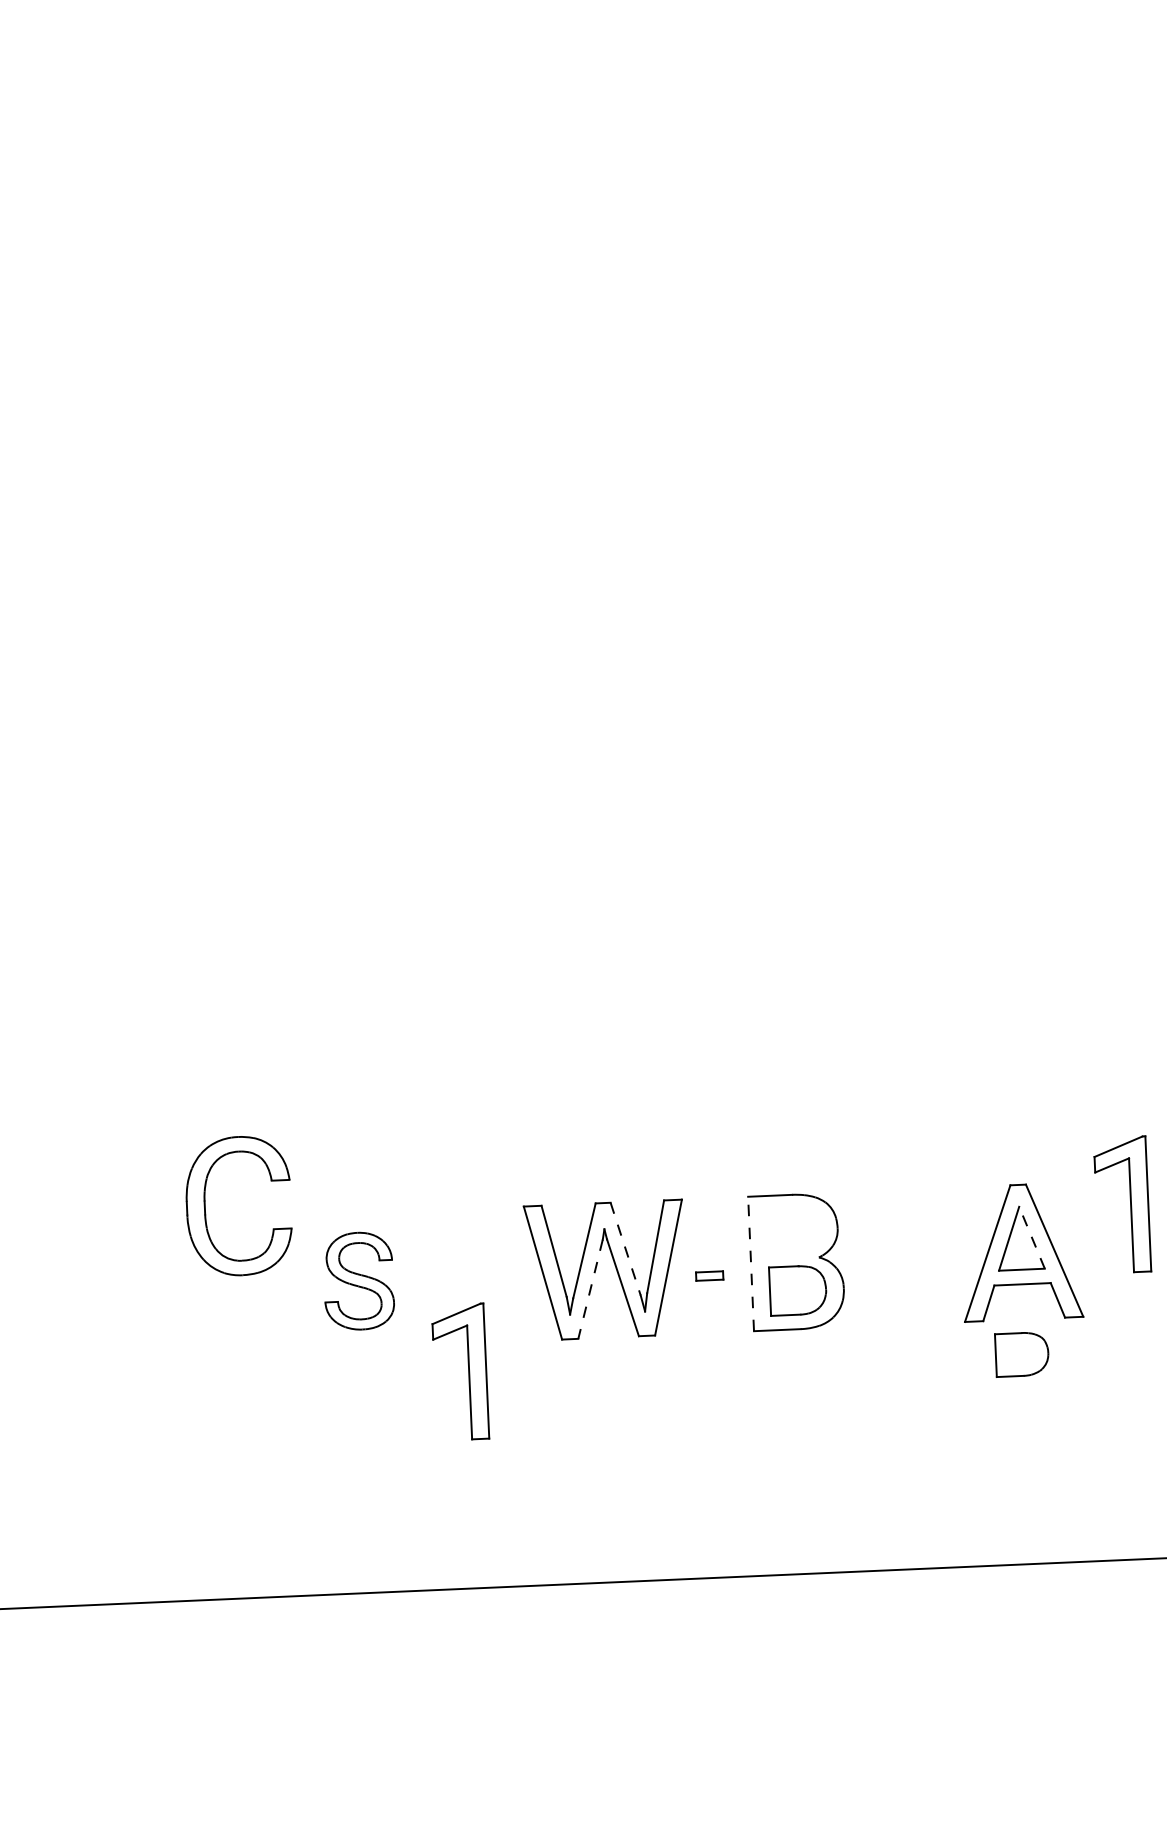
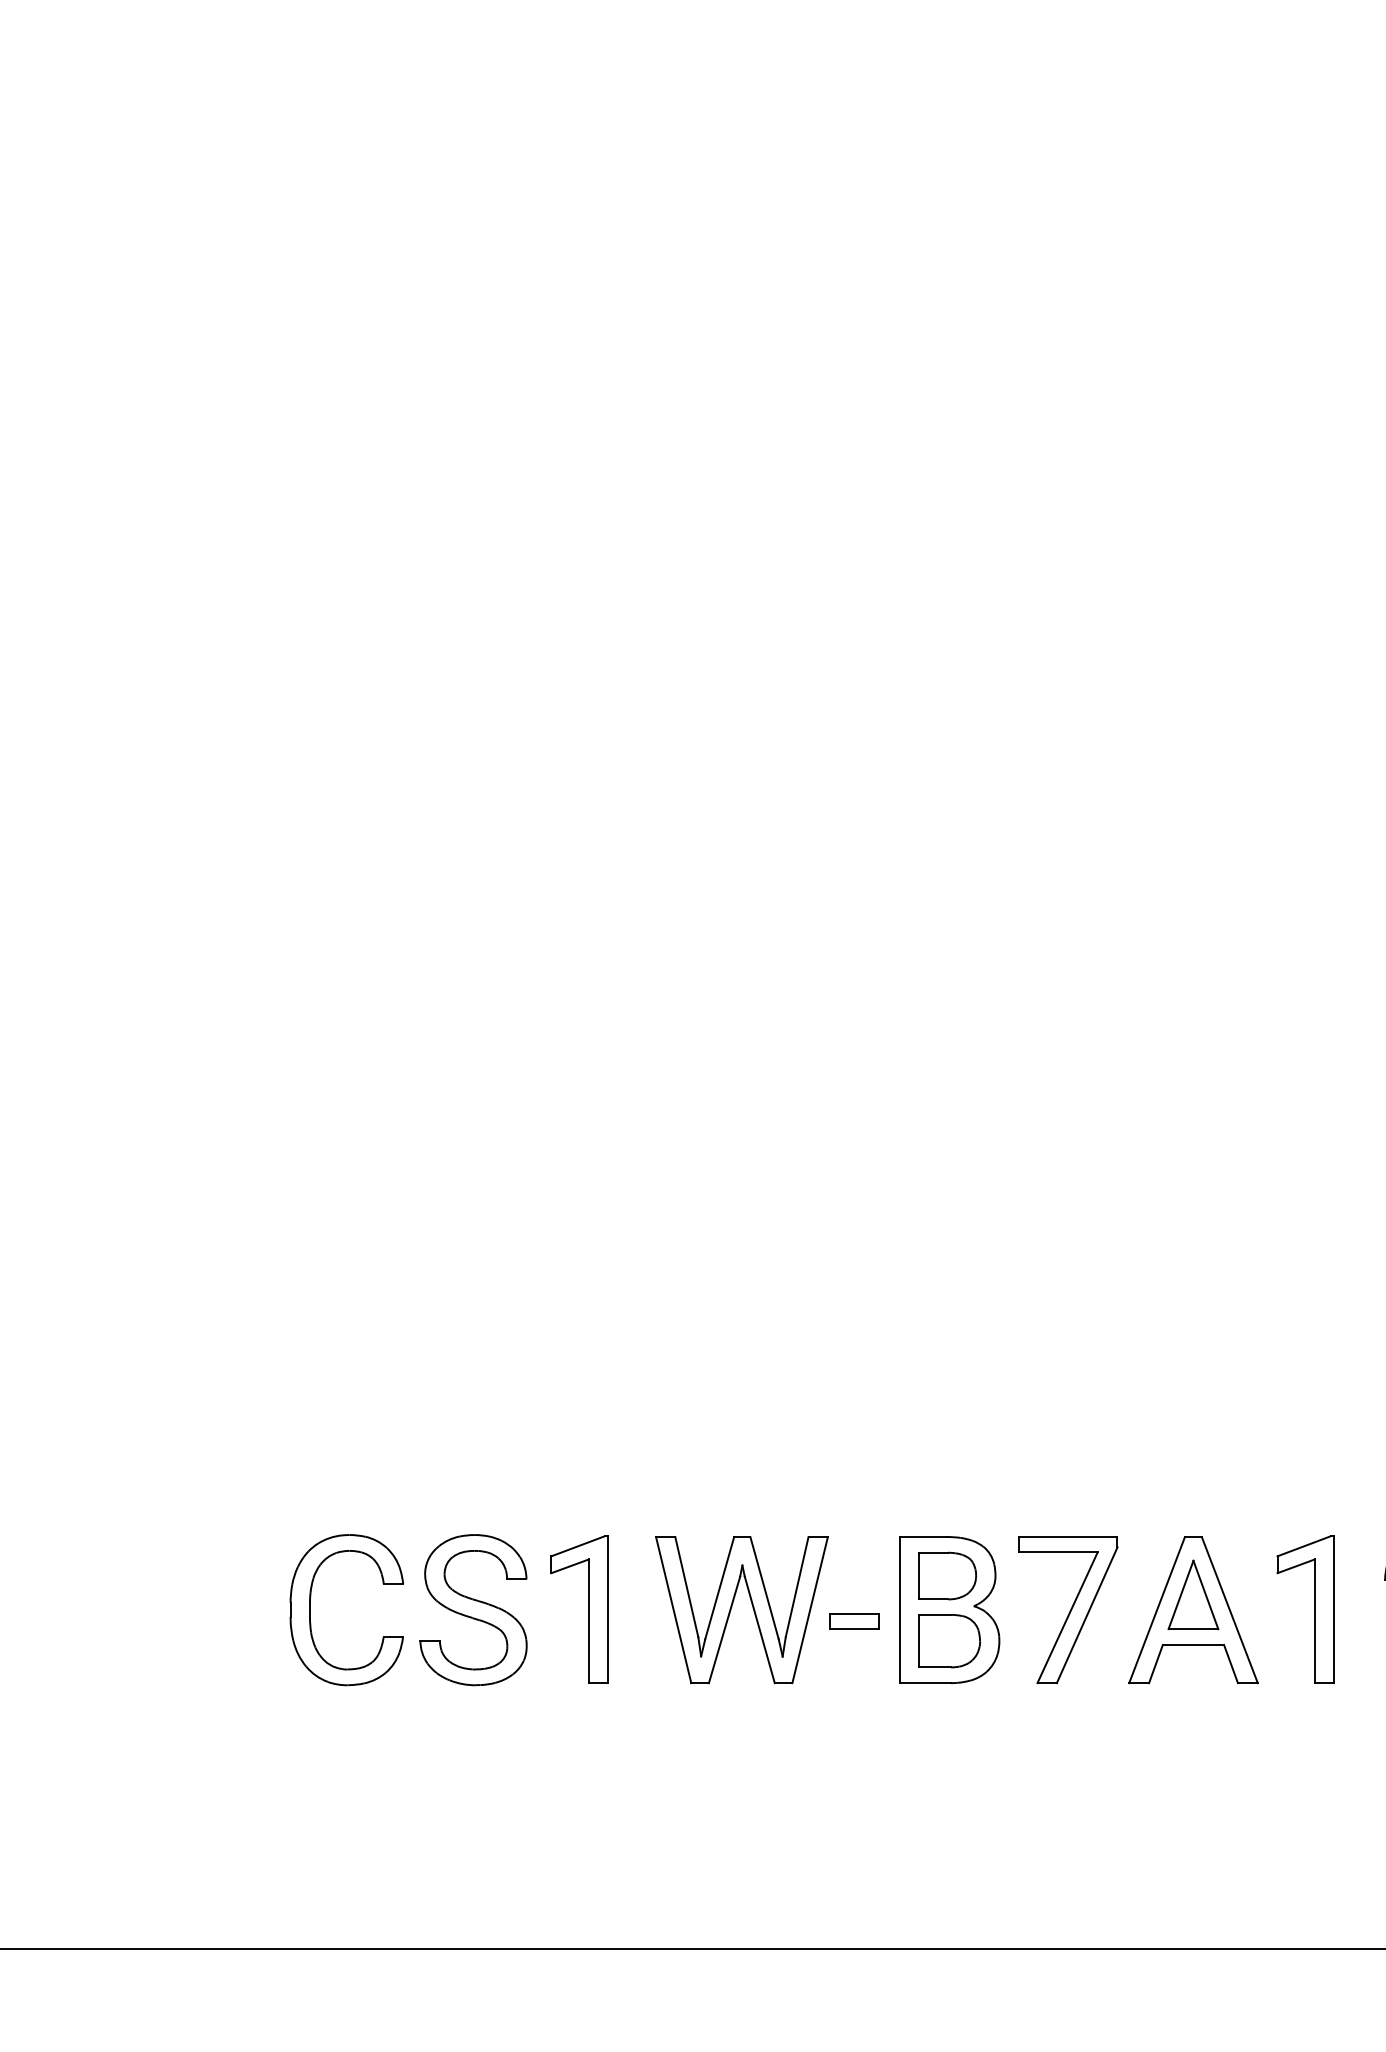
part: (1130, 1204) -> (1314, 1609), moved
part: (205, 1207) -> (310, 1610), moved
line: (1031, 1237) -> (1205, 1594), dashed -> solid
line: (625, 1249) -> (764, 1588), dashed -> solid
part: (906, 1257) -> (1068, 1610), added
line: (750, 1263) -> (899, 1609), dashed -> solid
part: (709, 1276) -> (854, 1621), size x1.67
part: (358, 1281) -> (473, 1610), size x1.43
line: (590, 1289) -> (724, 1630), dashed -> solid
part: (1021, 1353) -> (947, 1575), moved
part: (468, 1371) -> (588, 1609), moved

